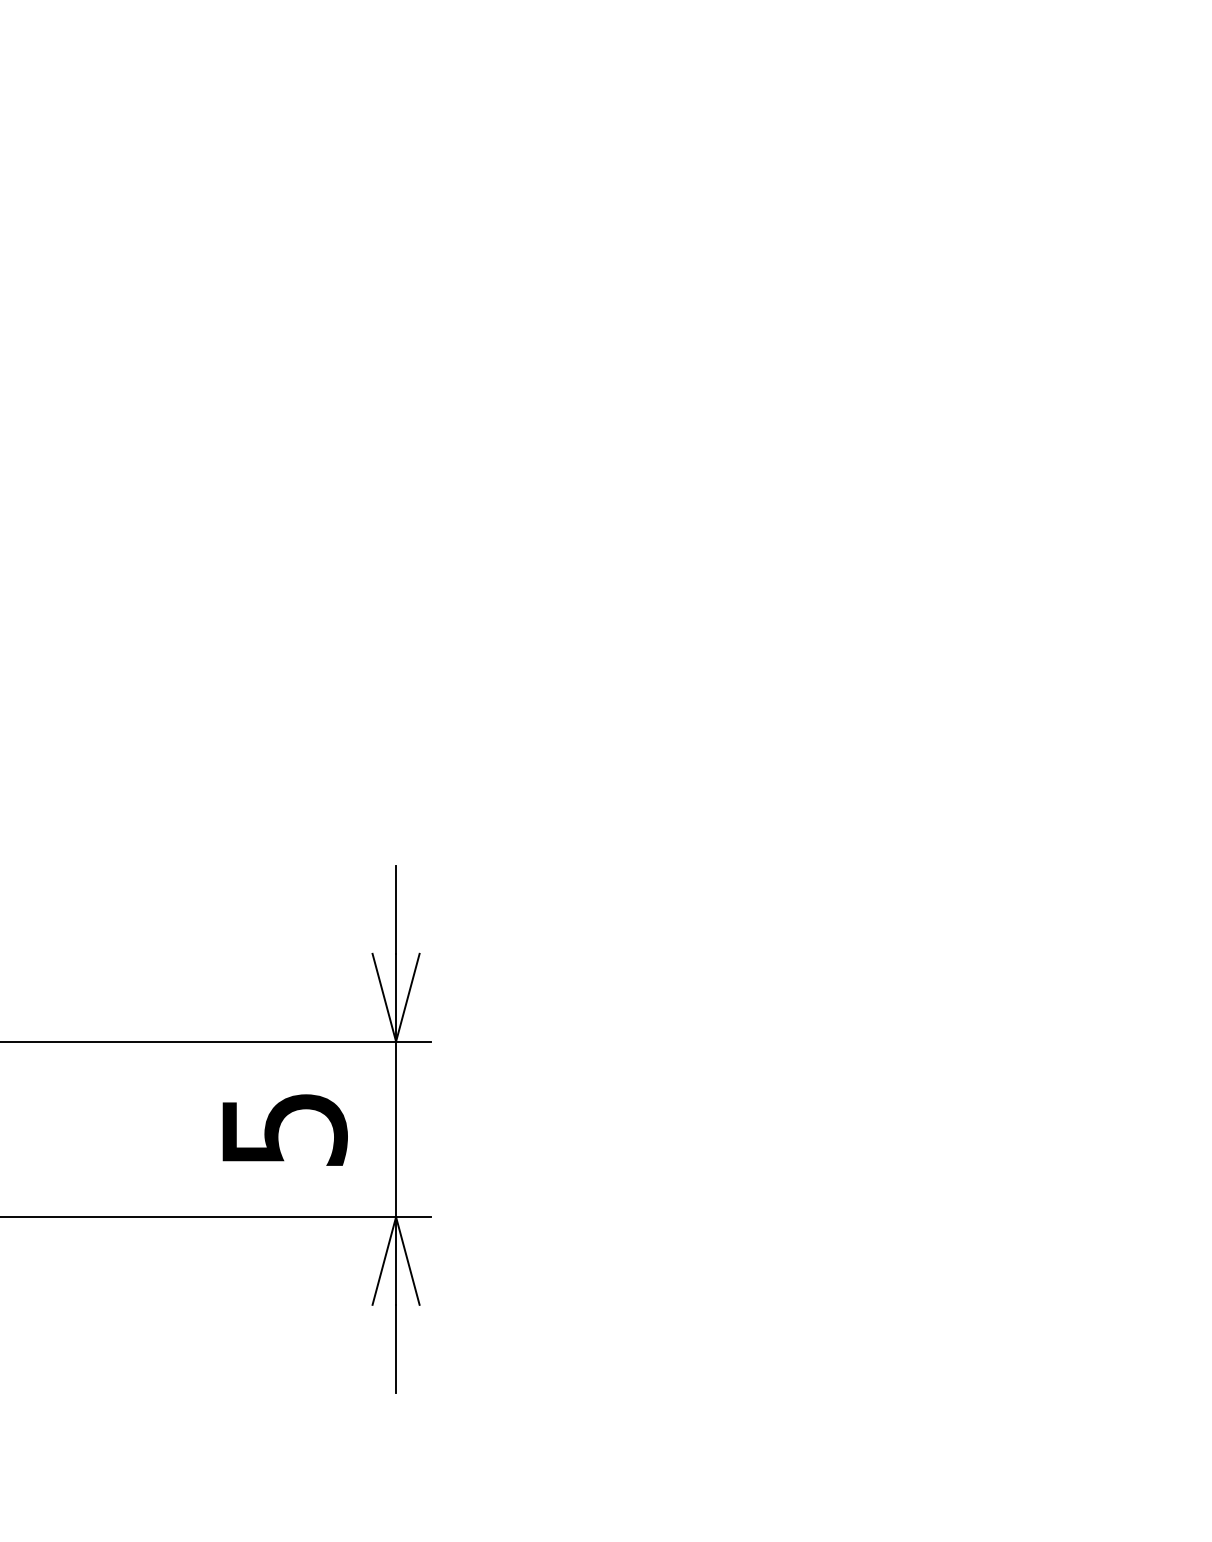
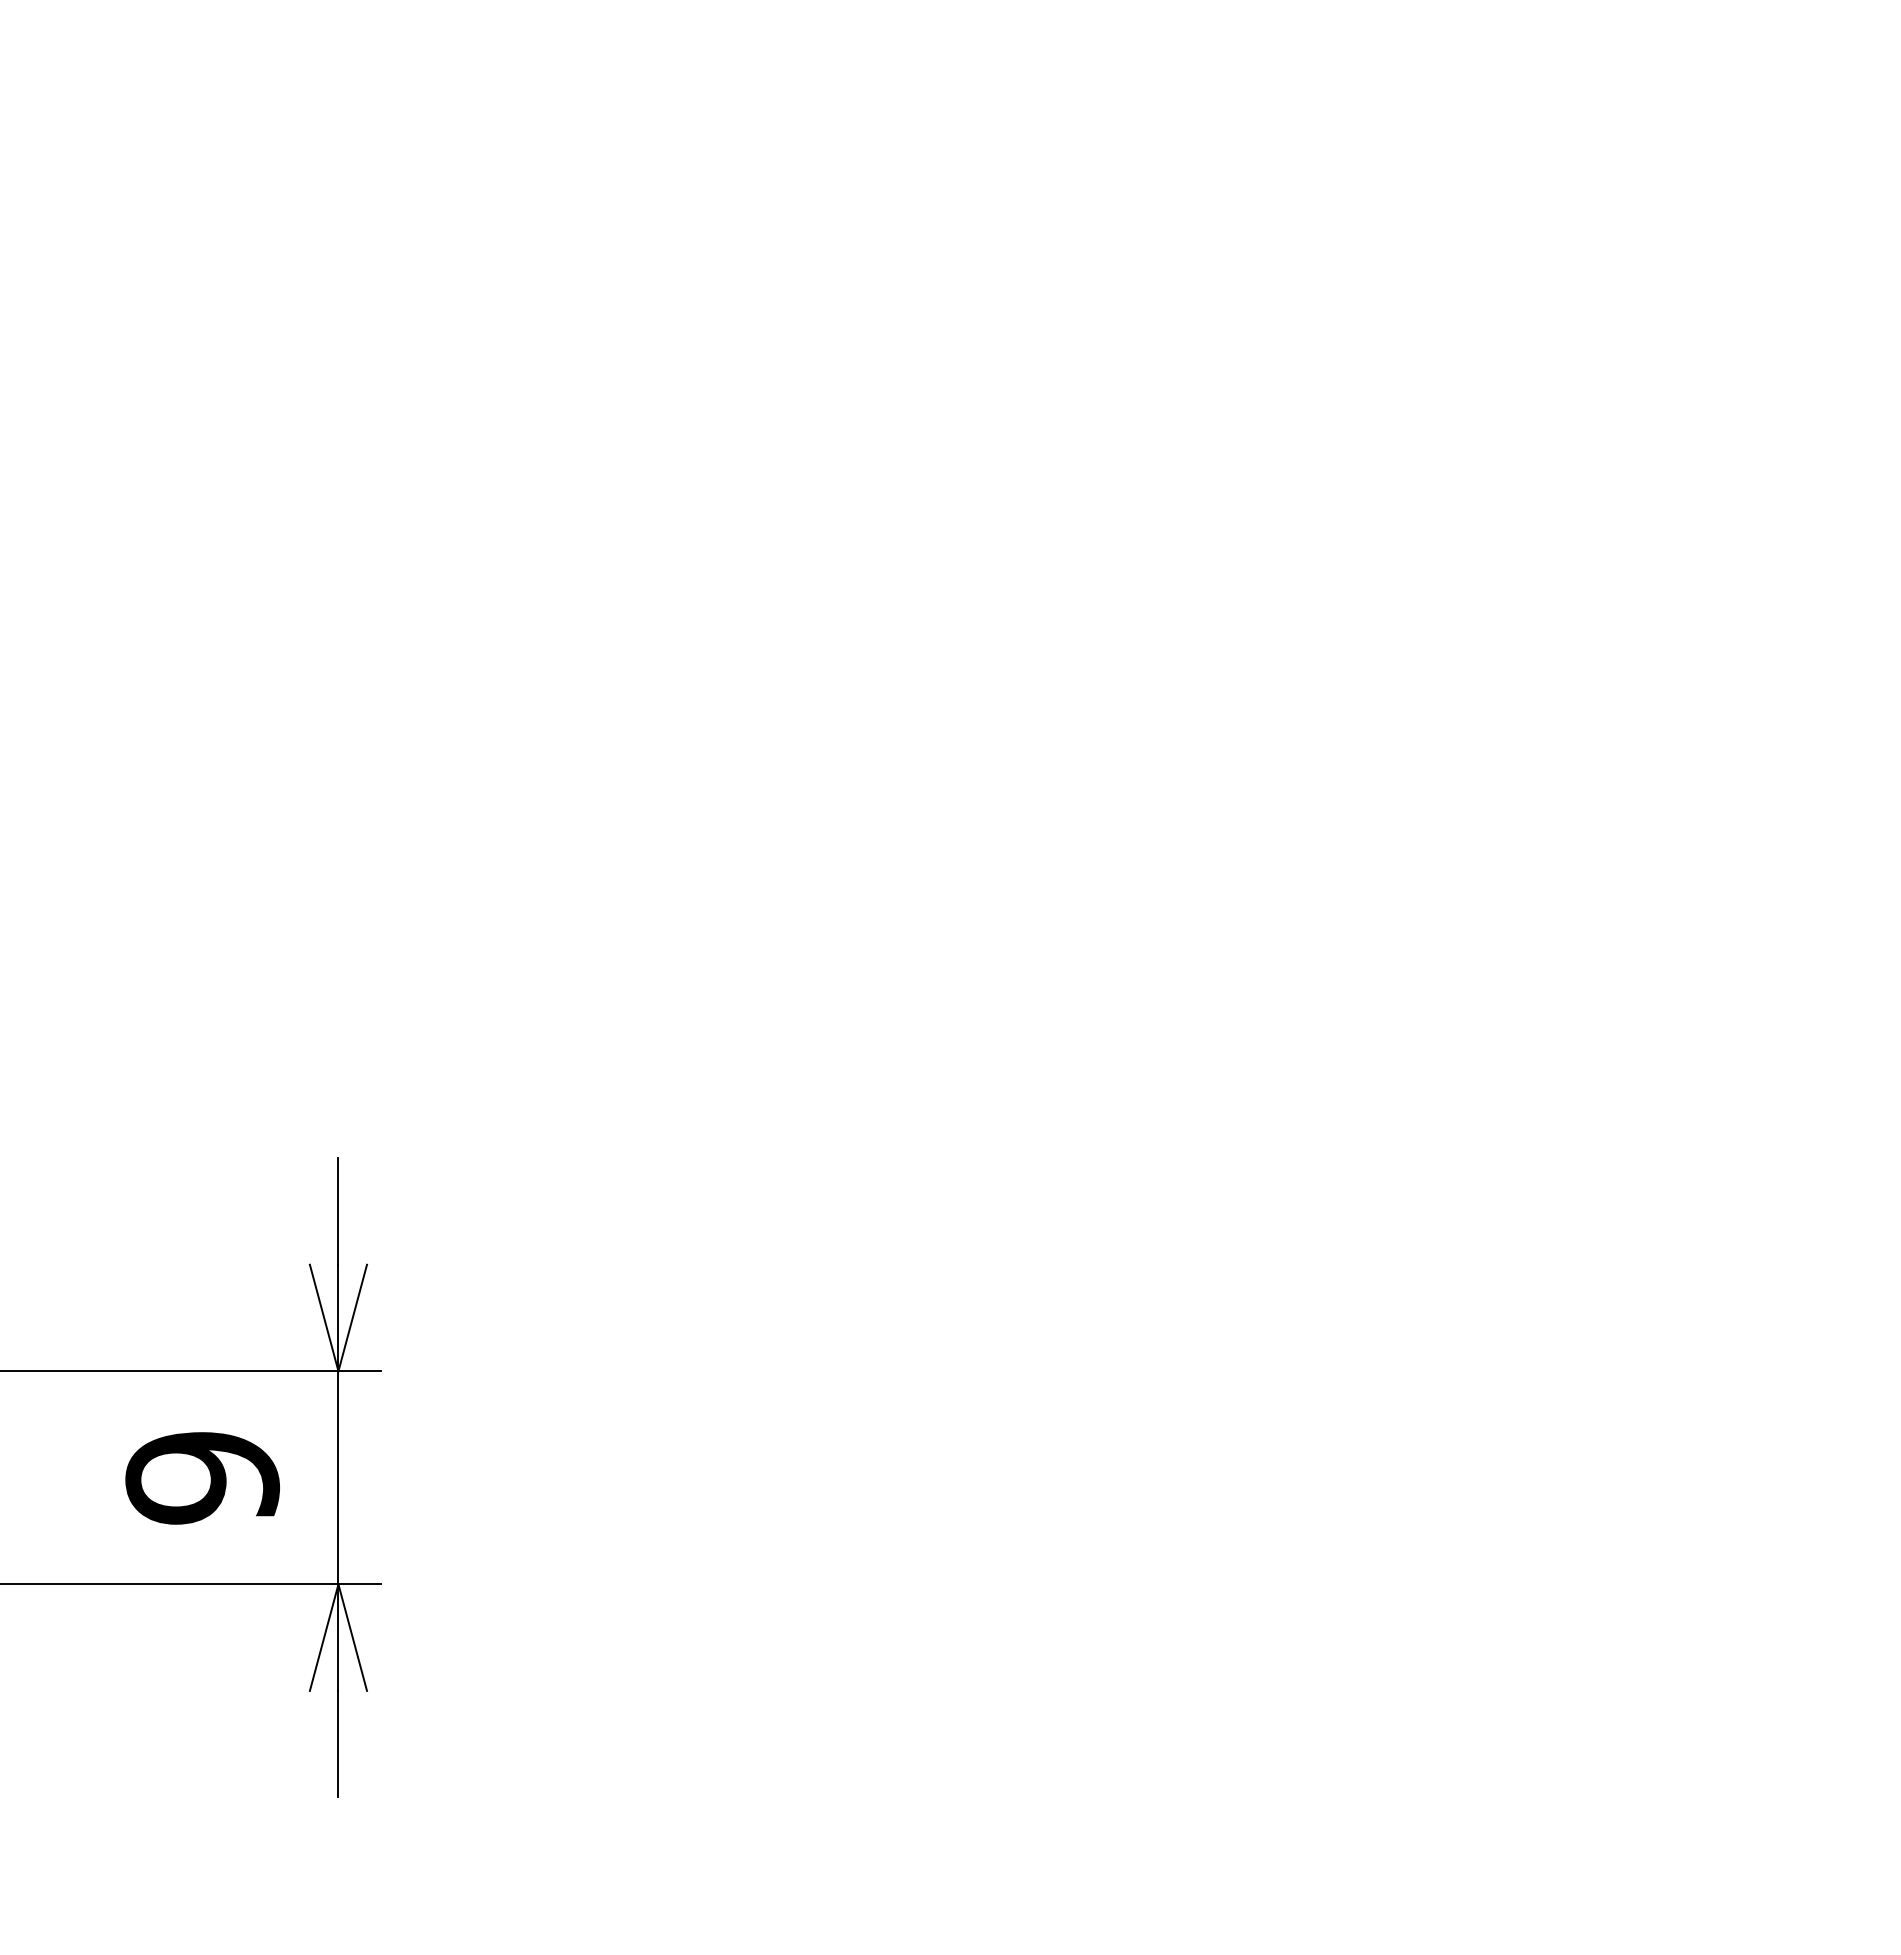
text: (284, 1129) -> (202, 1478), 5 -> 9

